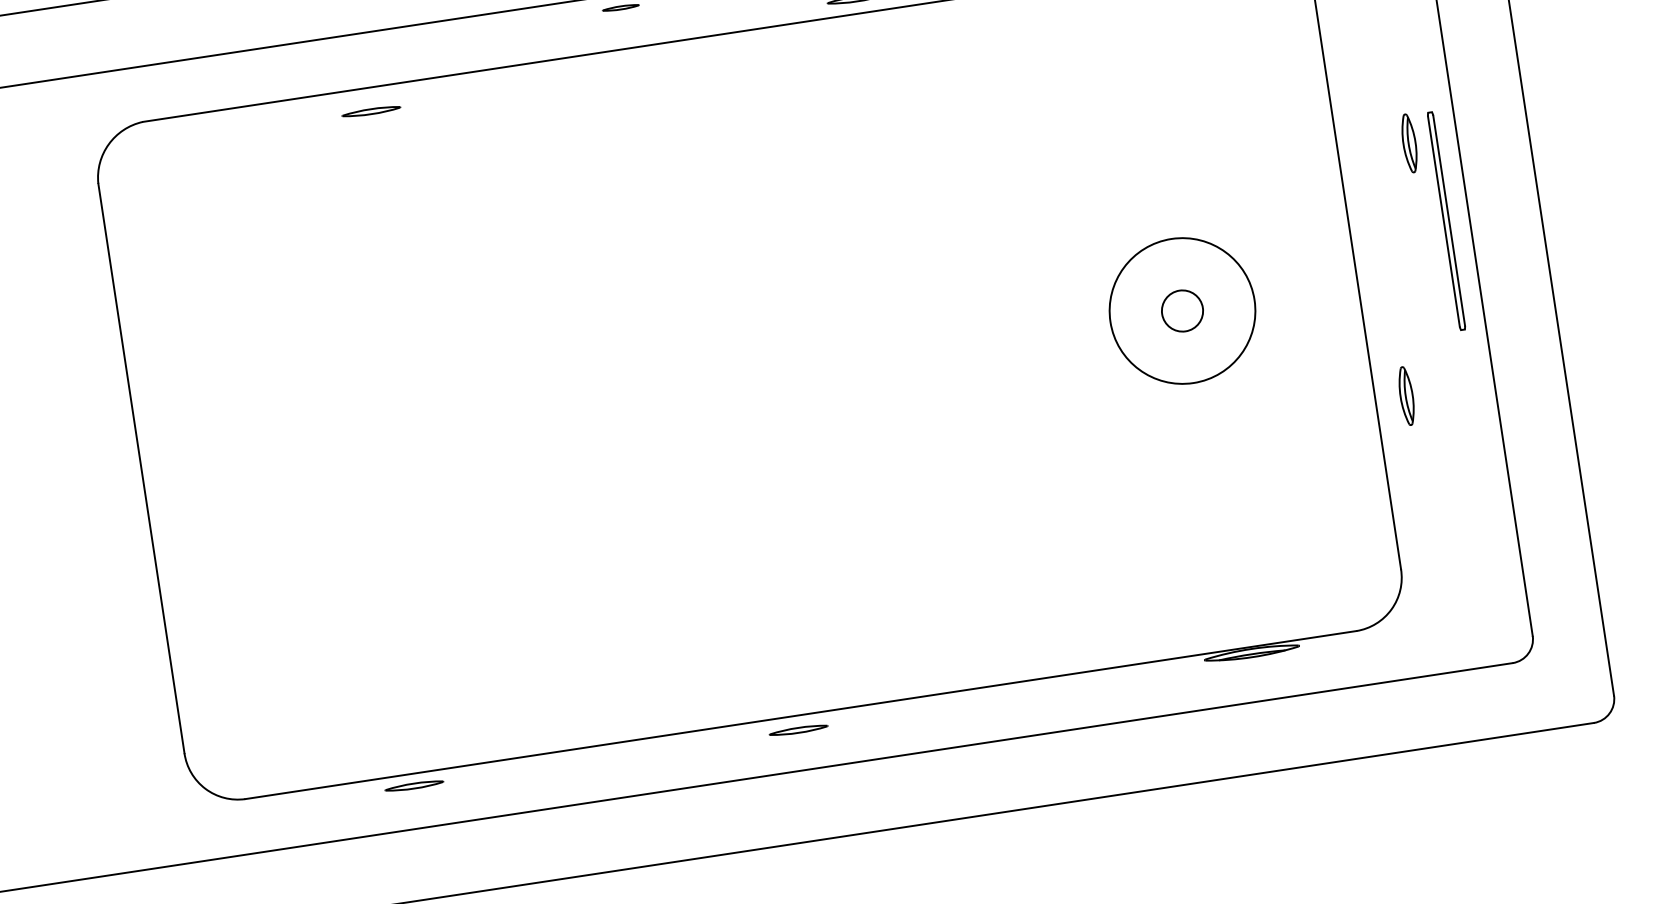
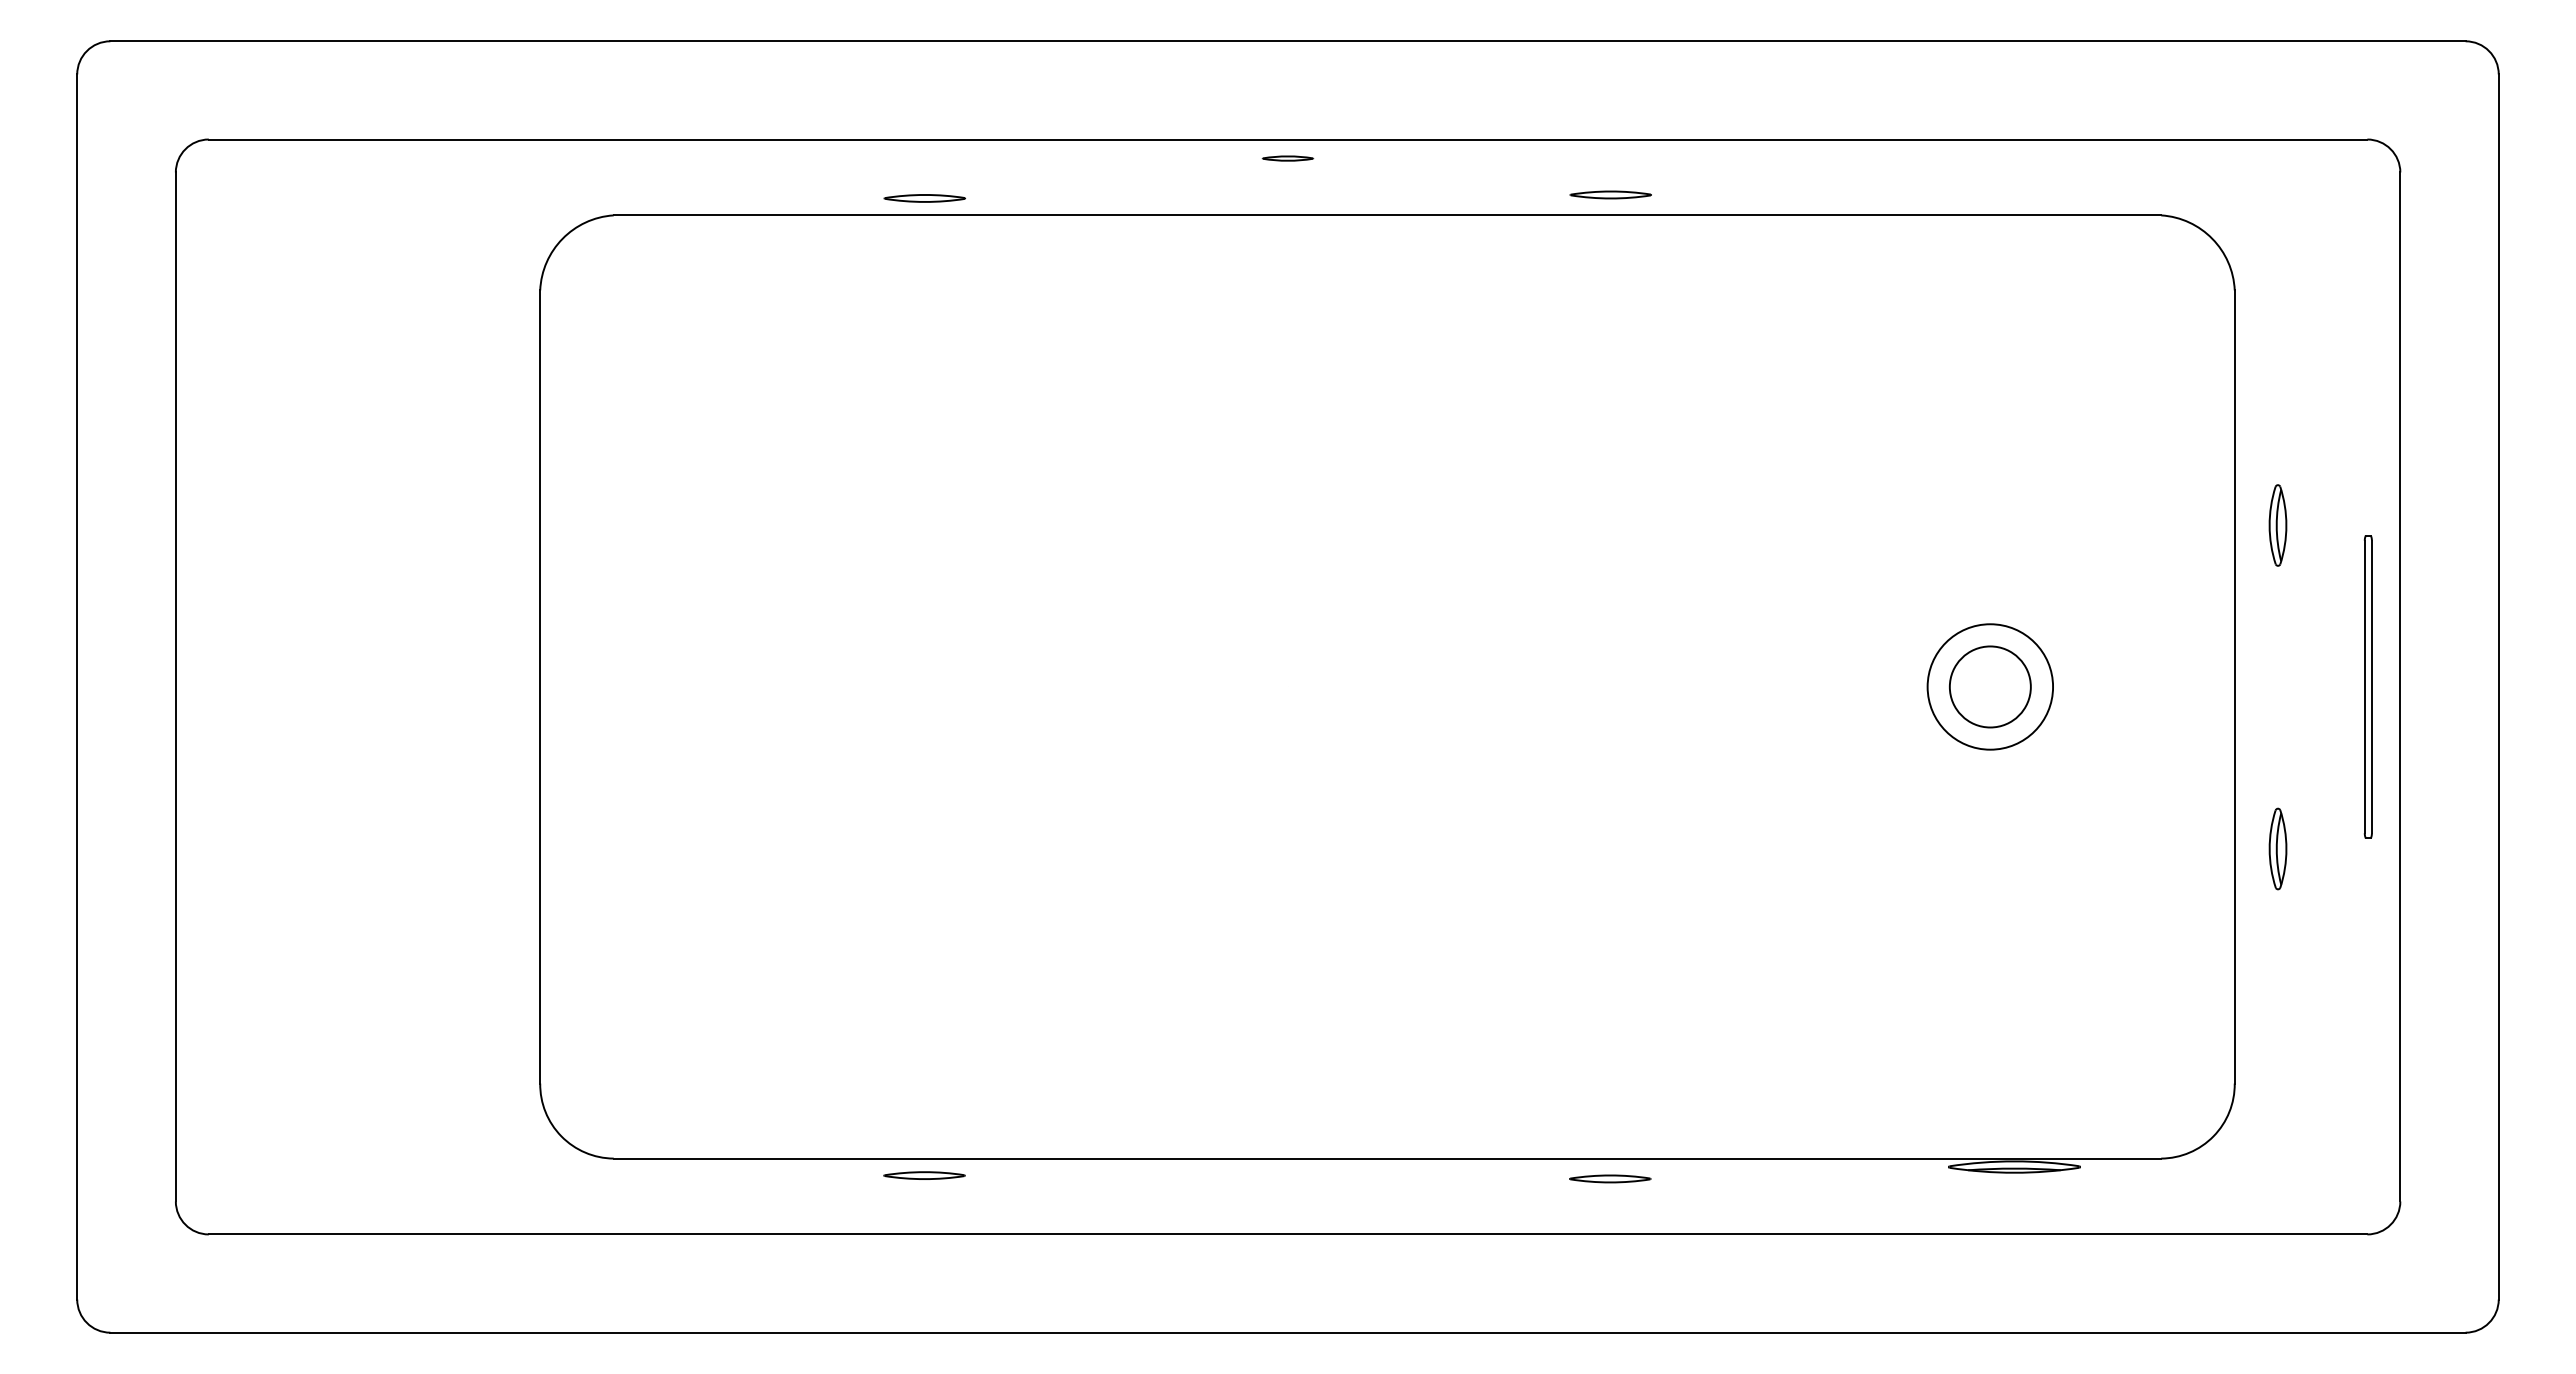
part: (371, 111) -> (924, 198), moved
part: (1409, 143) -> (2277, 525), moved
part: (1445, 220) -> (2367, 686), moved
circle: (1181, 310) -> (1989, 686), size x1.43
circle: (1182, 310) -> (1990, 686), size x0.62
part: (798, 730) -> (1610, 1178), moved
part: (414, 785) -> (924, 1175), moved

